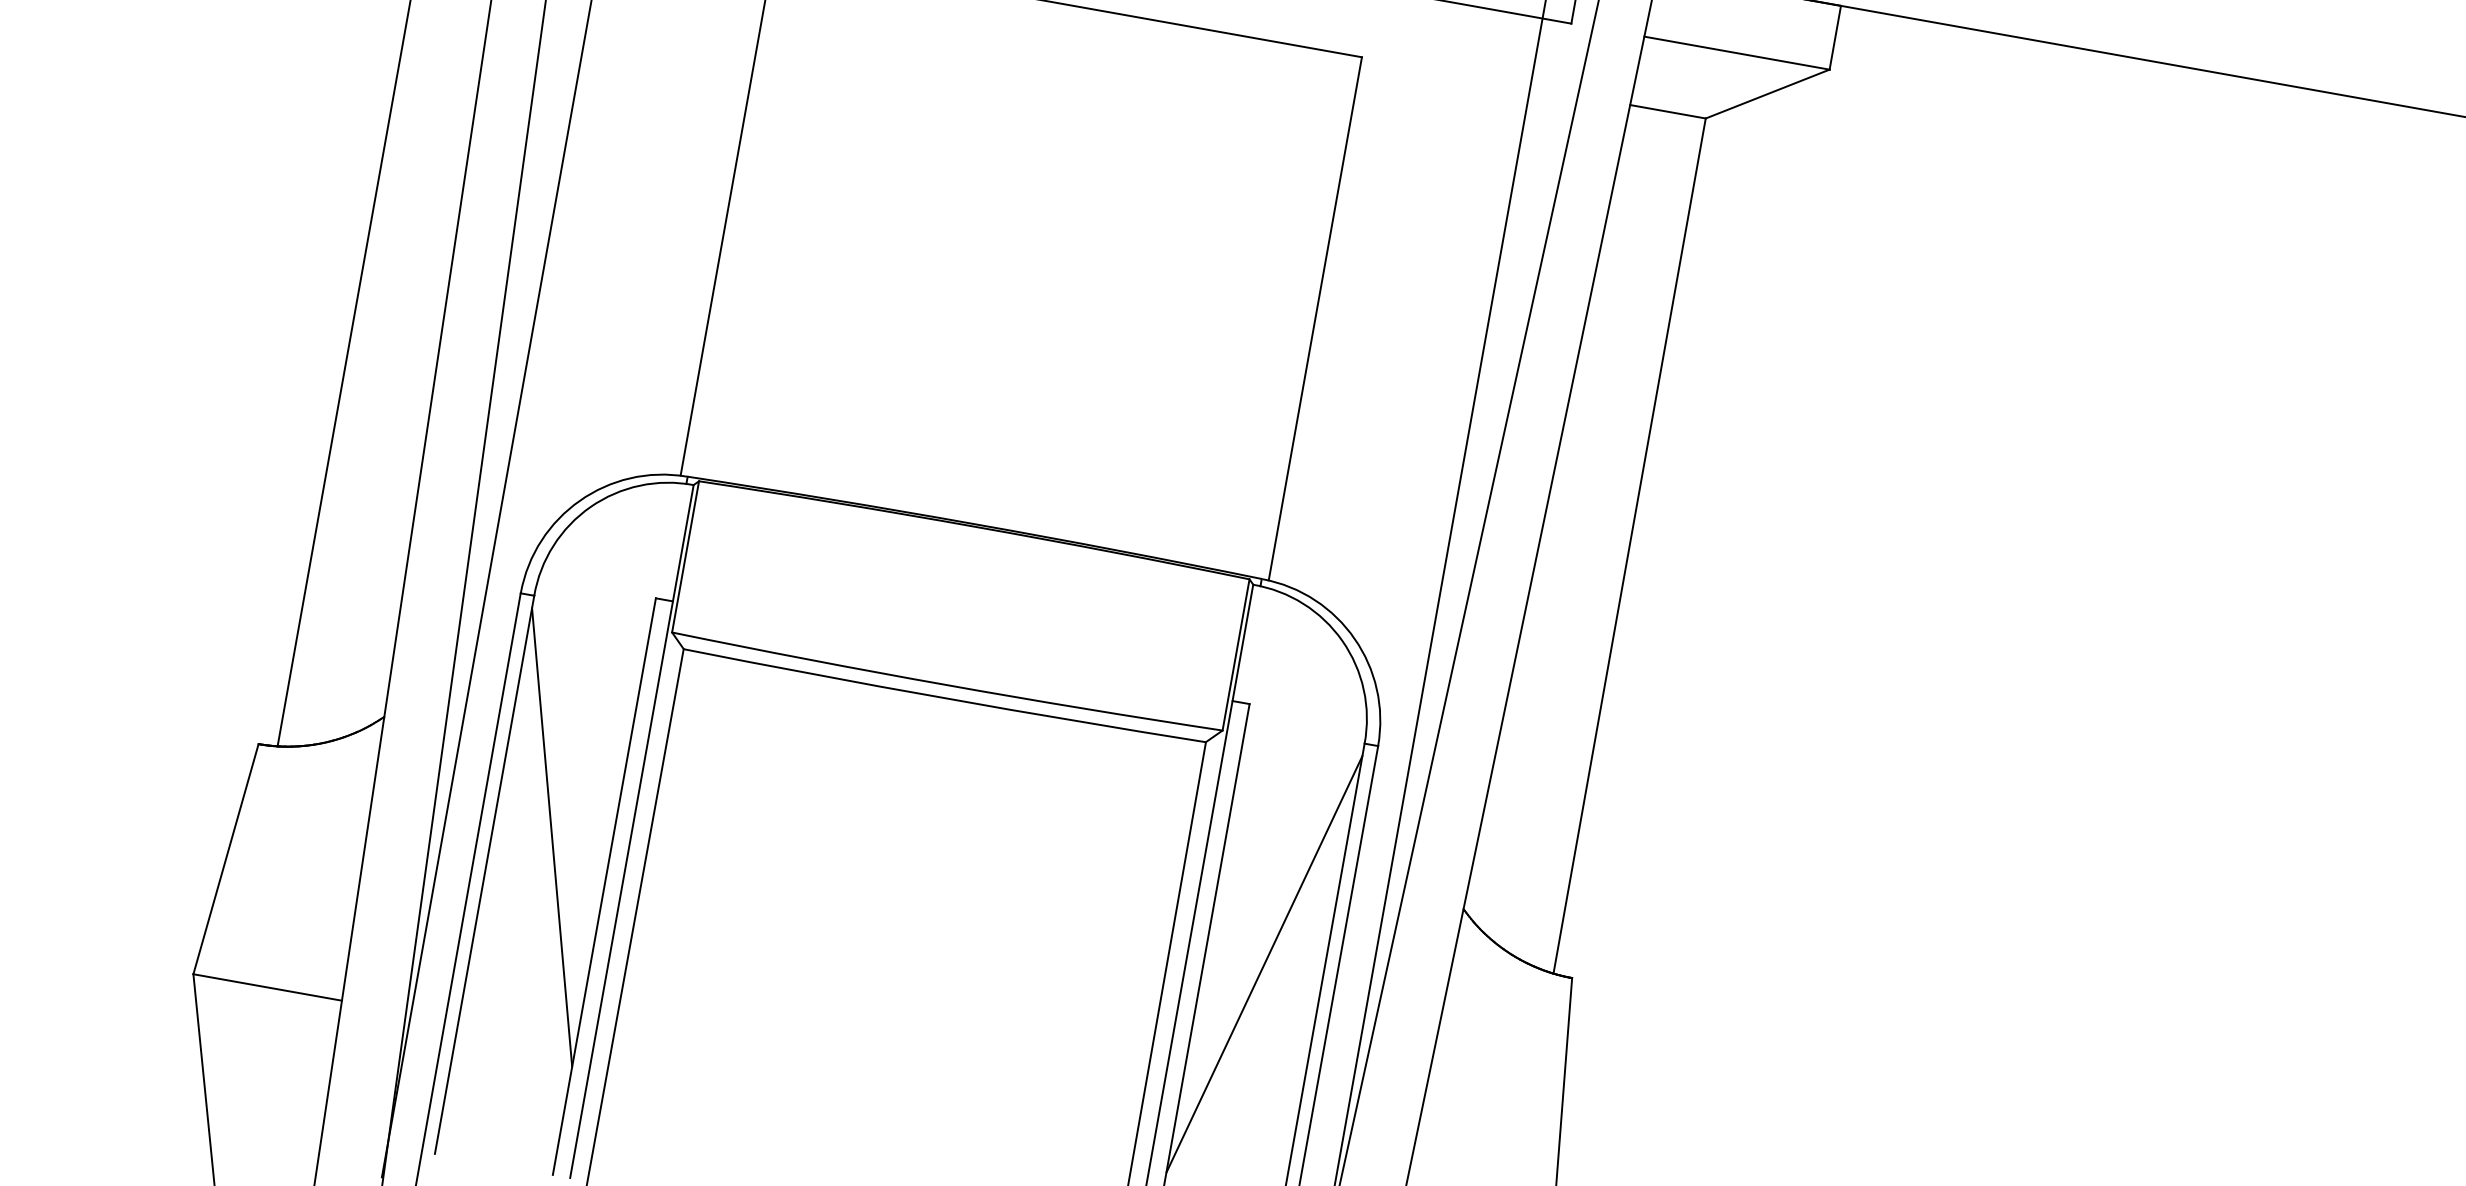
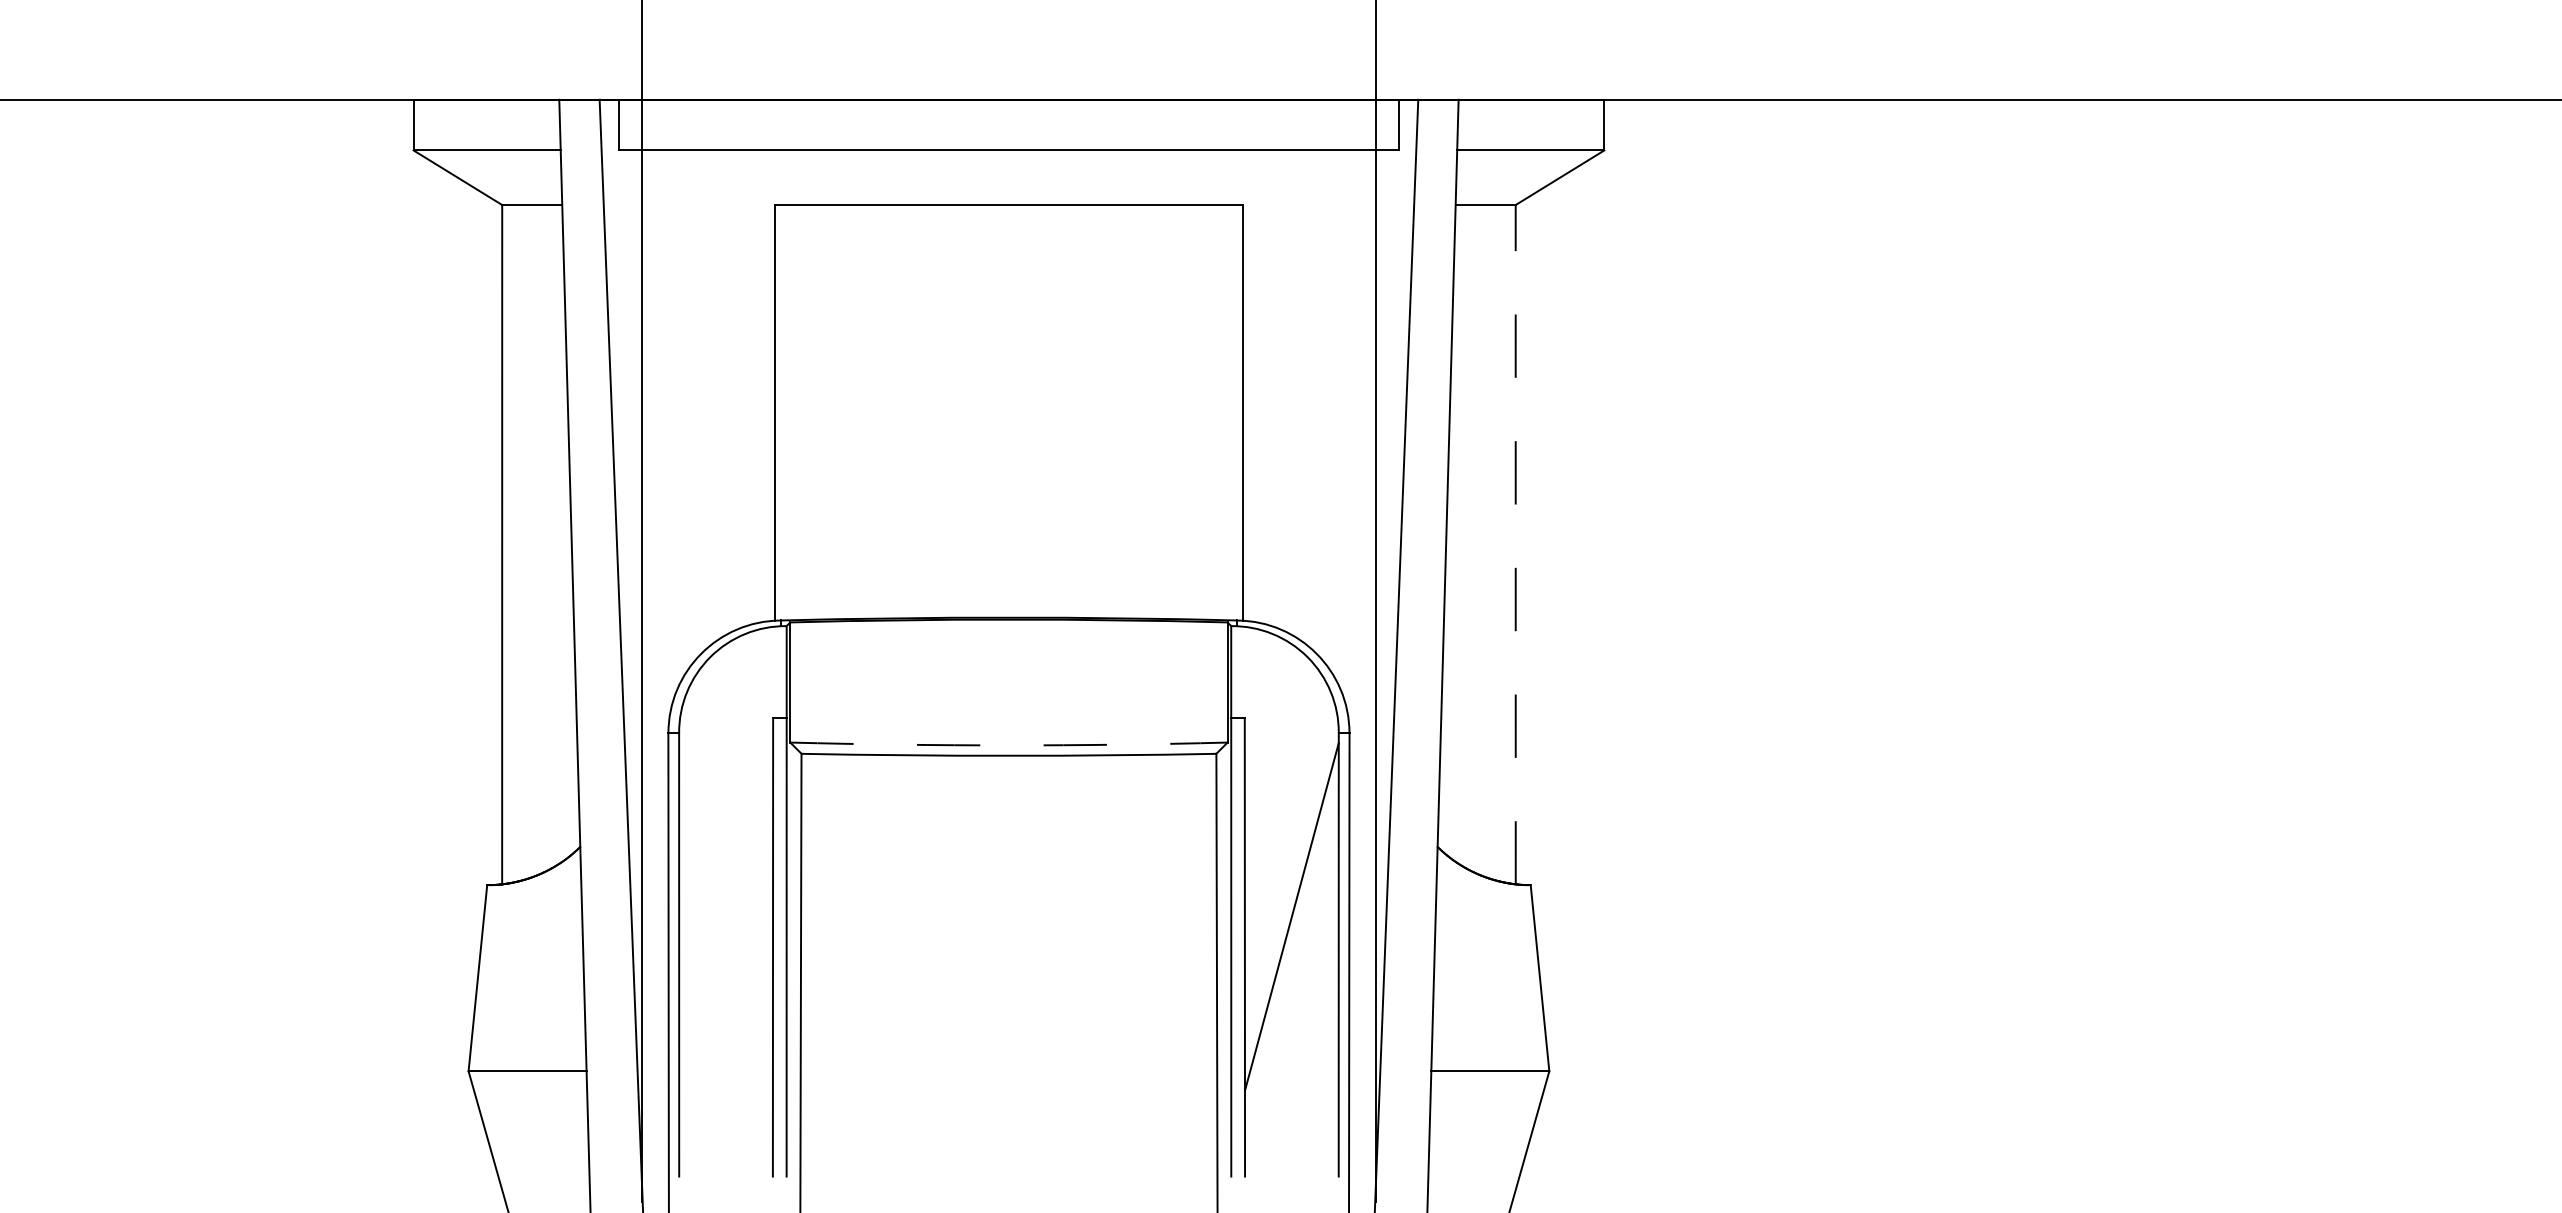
line: (1629, 545) -> (1515, 544), solid -> dashed
arc: (946, 685) -> (1008, 745), solid -> dashed
line: (551, 836) -> (725, 916), removed

